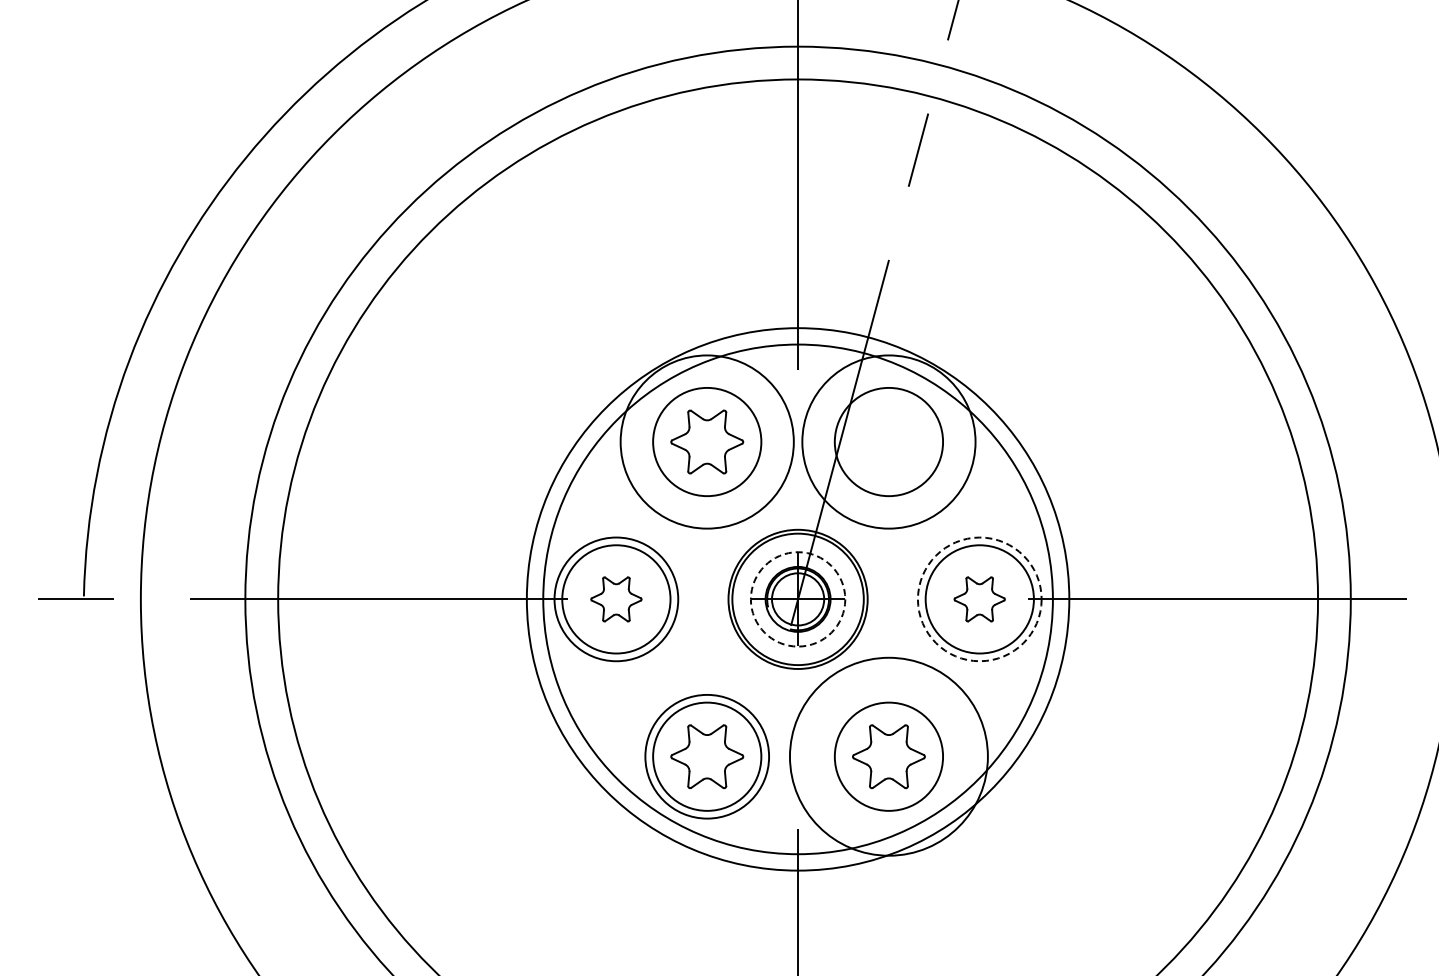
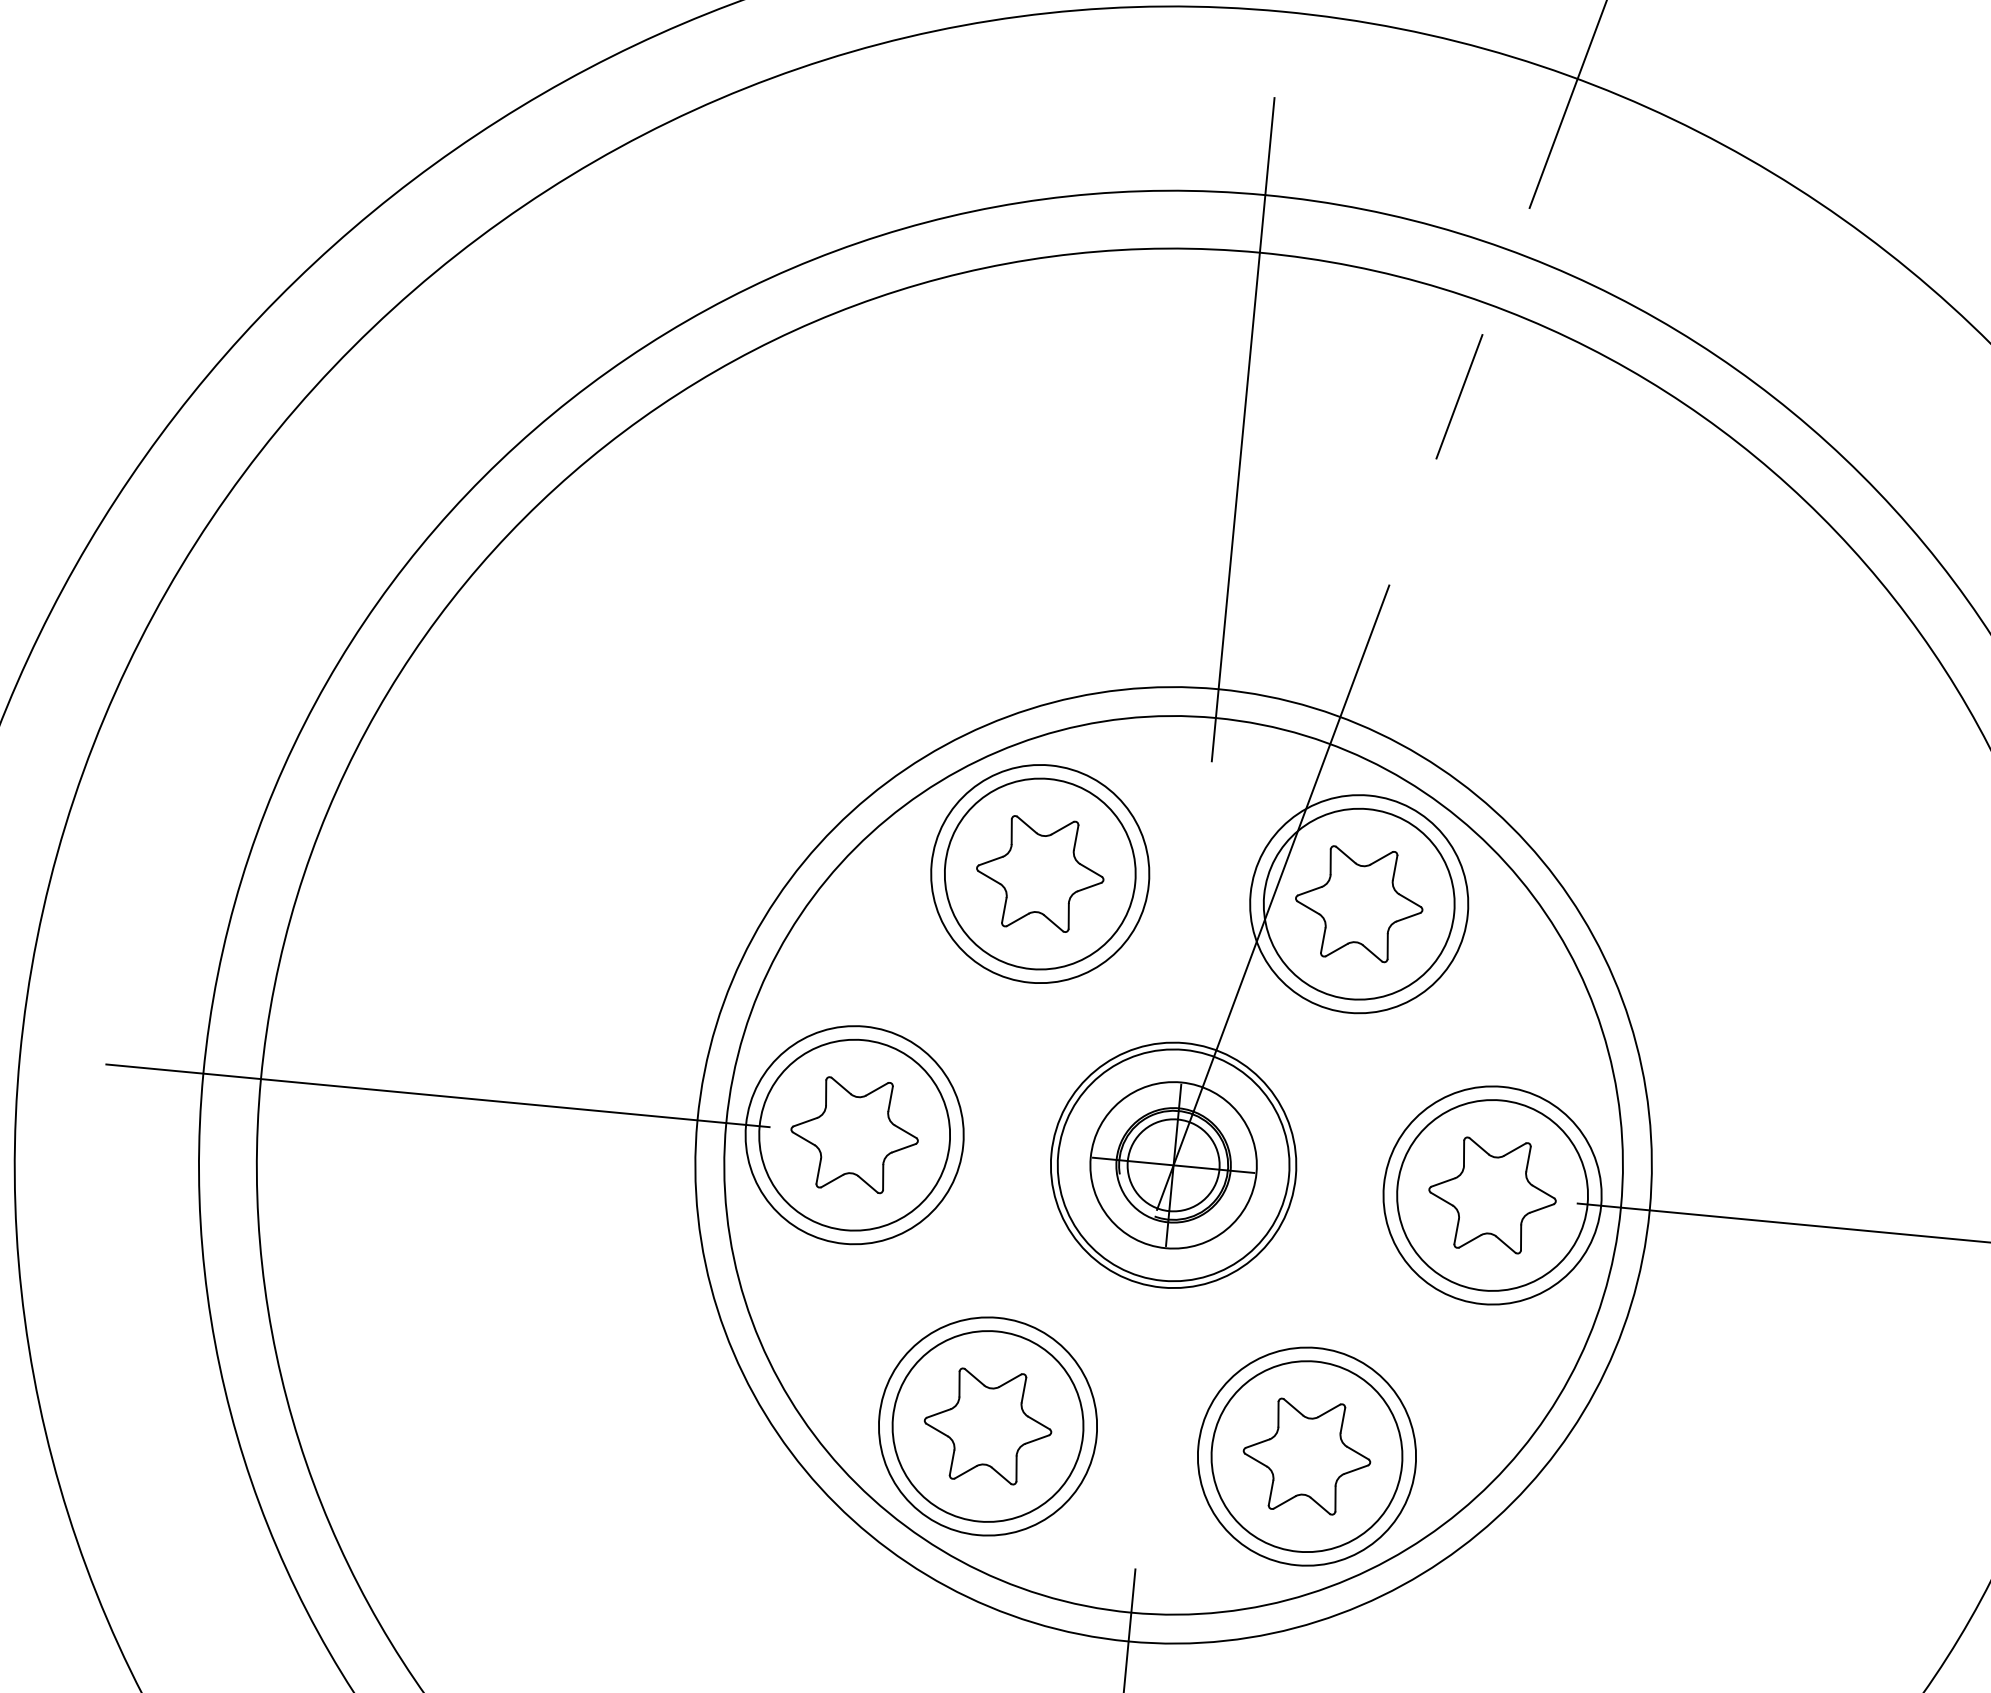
circle: (707, 441) -> (1040, 873), size x0.71
circle: (888, 441) -> (1358, 903), size x0.71
part: (888, 441) -> (1358, 903), added
part: (616, 599) -> (854, 1135), size x1.43
circle: (797, 599) -> (1172, 1165), dashed -> solid
circle: (979, 599) -> (1492, 1195), dashed -> solid
part: (979, 599) -> (1492, 1195), size x1.43
circle: (888, 756) -> (1306, 1456), size x0.62

